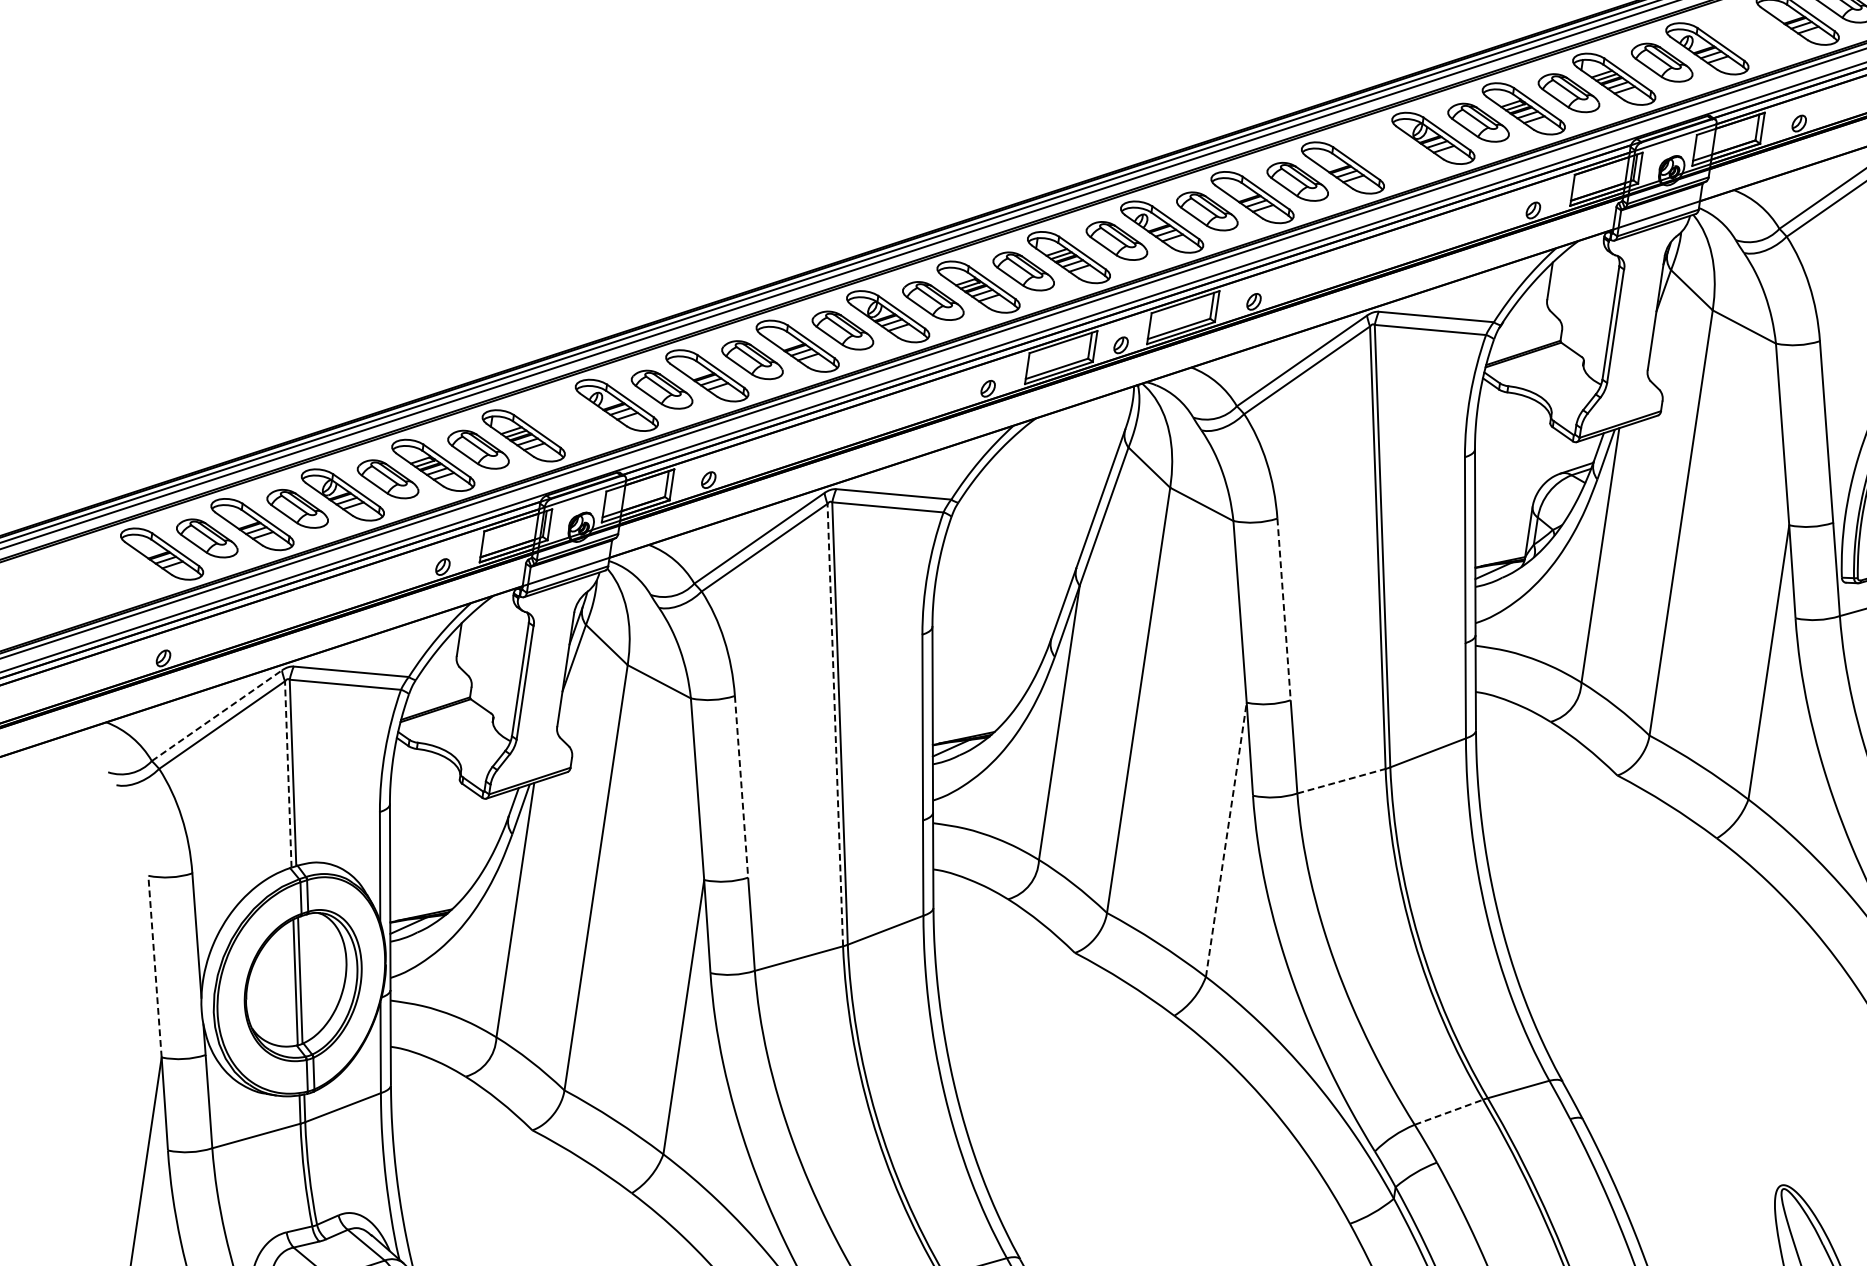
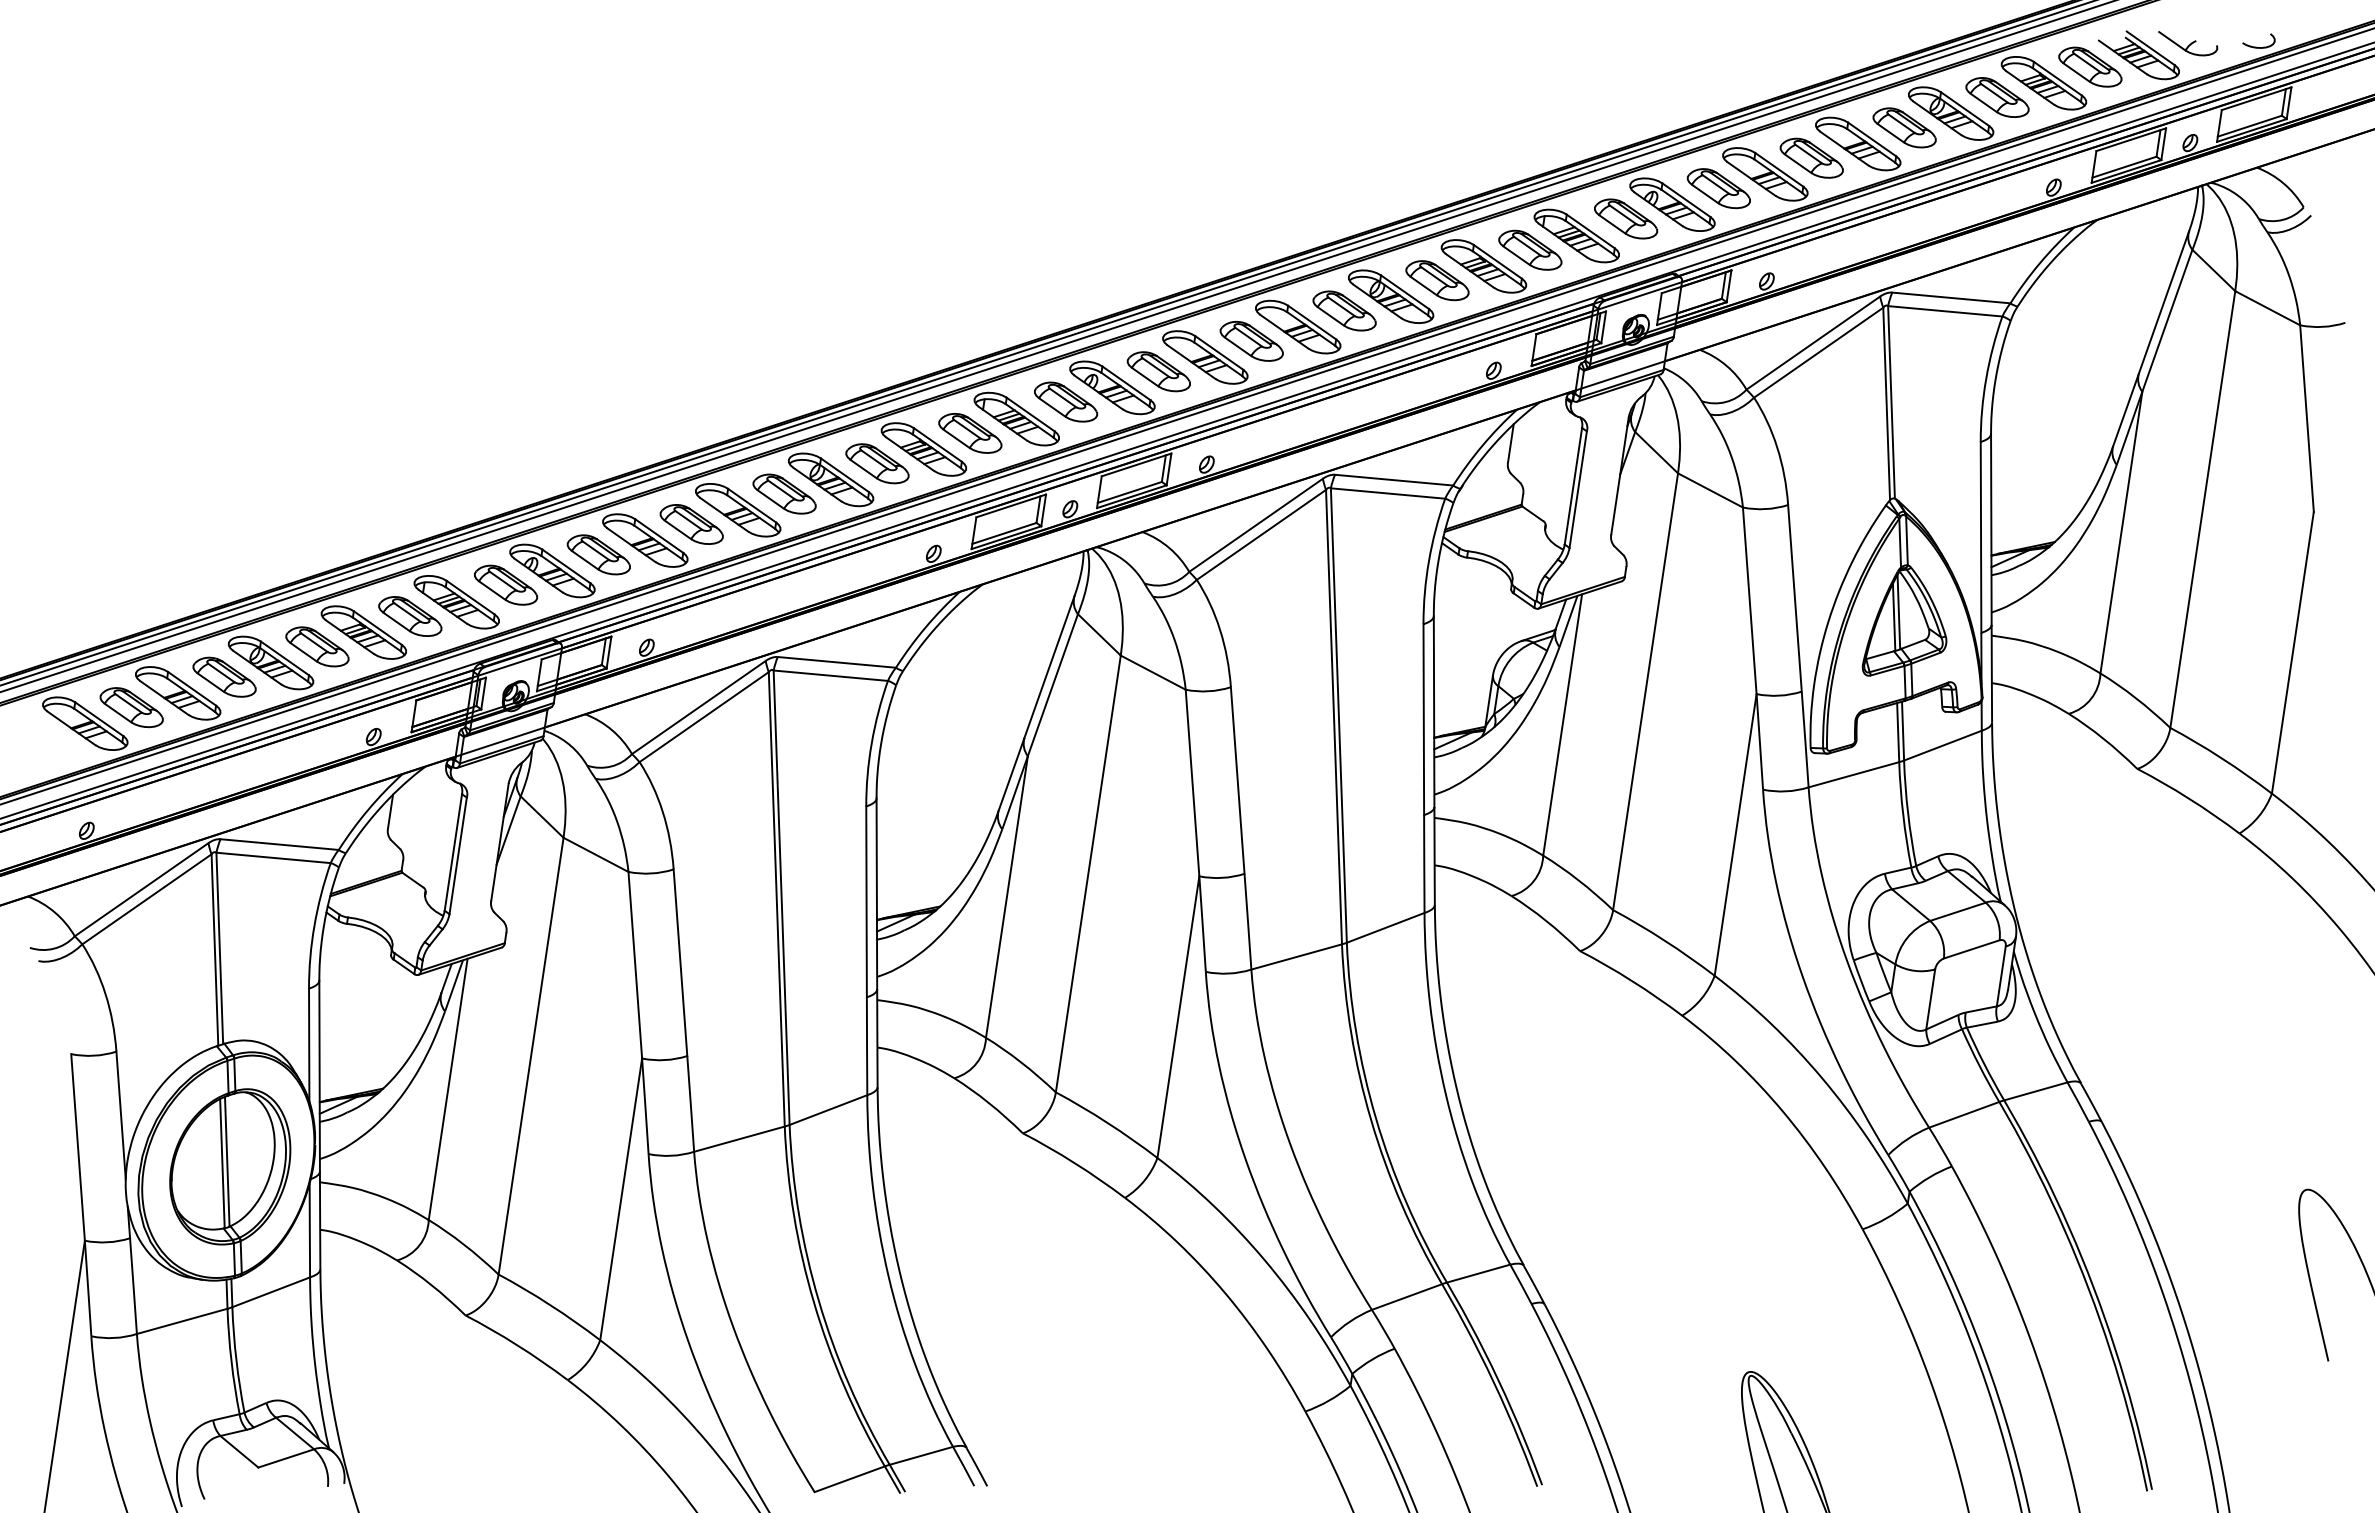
part: (1752, 33) -> (1718, 188), added
part: (1388, 151) -> (1344, 310), added
part: (572, 418) -> (506, 584), added
line: (1283, 609) -> (1237, 780), dashed -> solid
line: (217, 715) -> (142, 889), dashed -> solid
line: (835, 724) -> (776, 898), dashed -> solid
line: (287, 774) -> (214, 950), dashed -> solid
line: (1342, 780) -> (1297, 956), dashed -> solid
line: (741, 786) -> (680, 962), dashed -> solid
line: (1226, 839) -> (1178, 1016), dashed -> solid
line: (155, 966) -> (78, 1147), dashed -> solid
line: (1449, 1111) -> (1407, 1296), dashed -> solid

